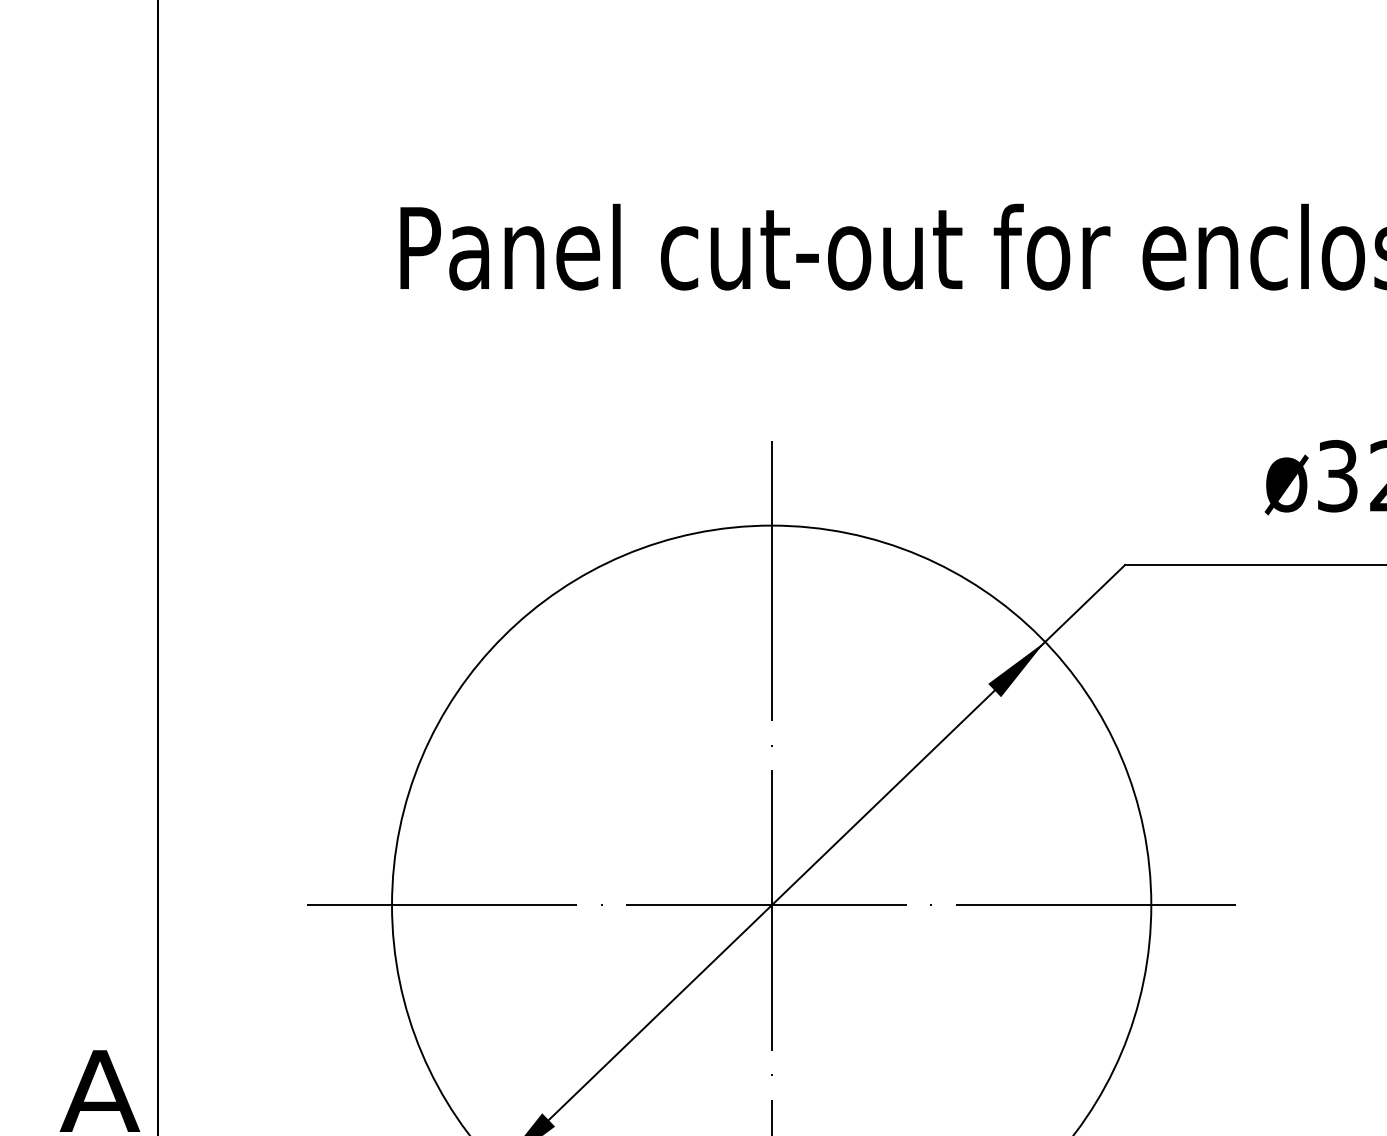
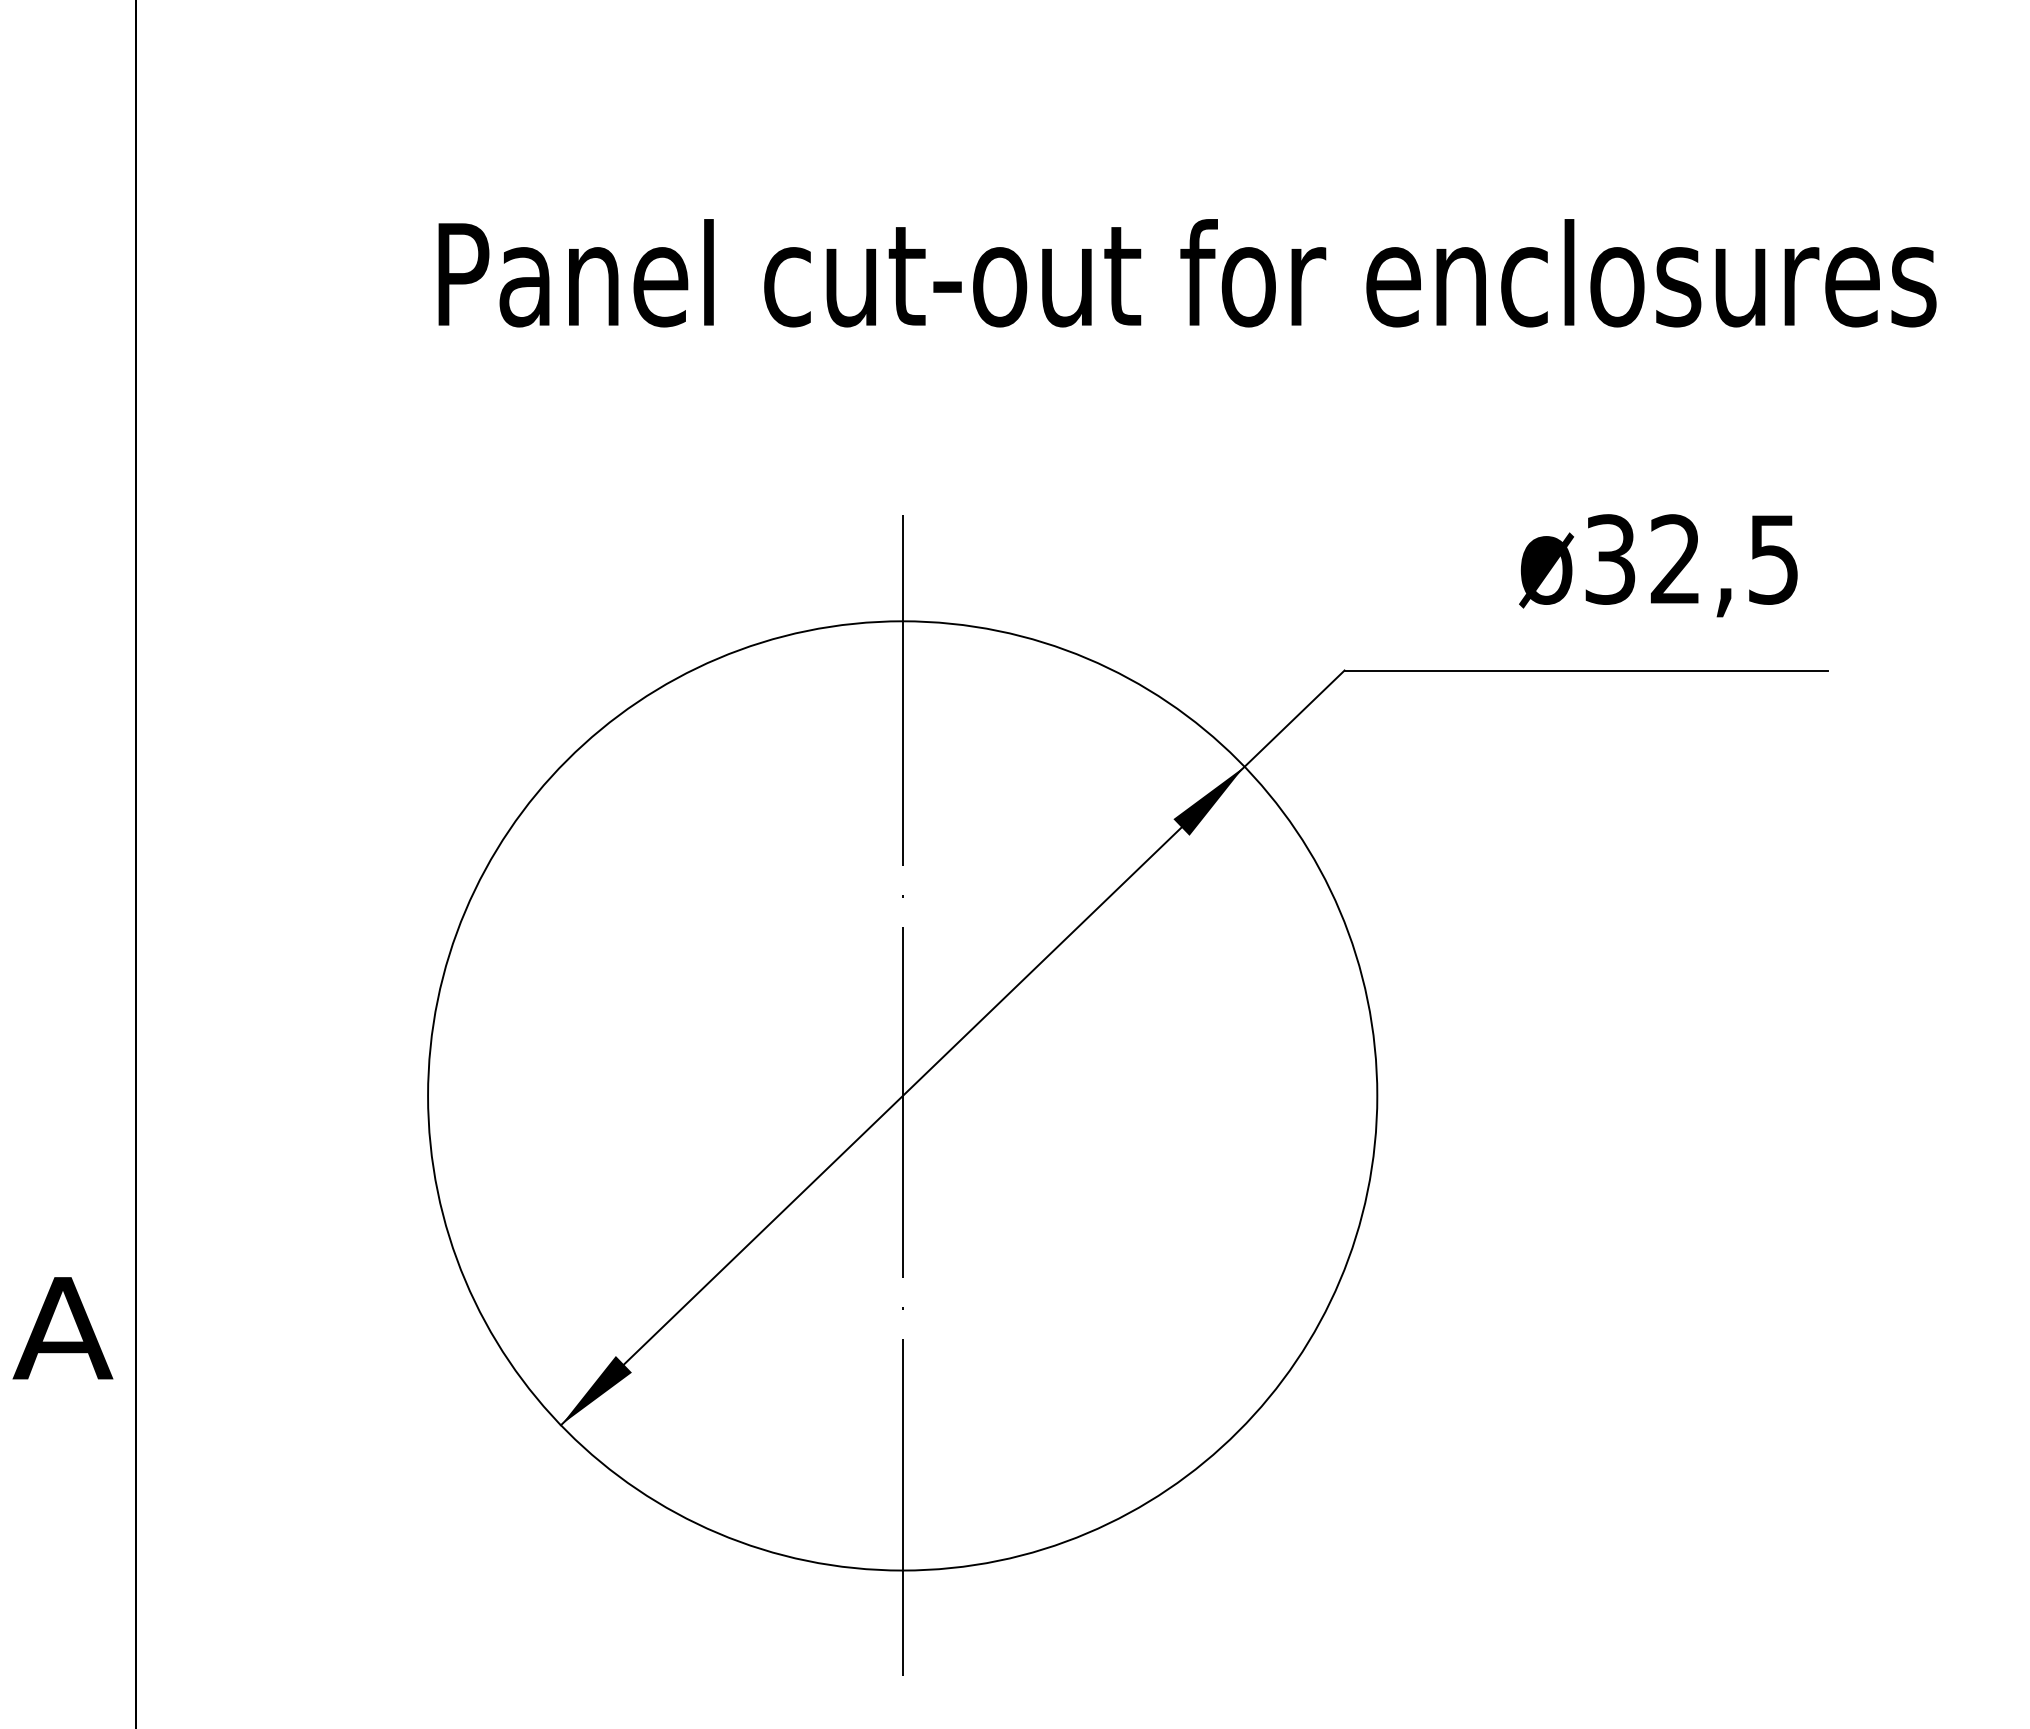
line: (771, 904) -> (902, 1095), removed

